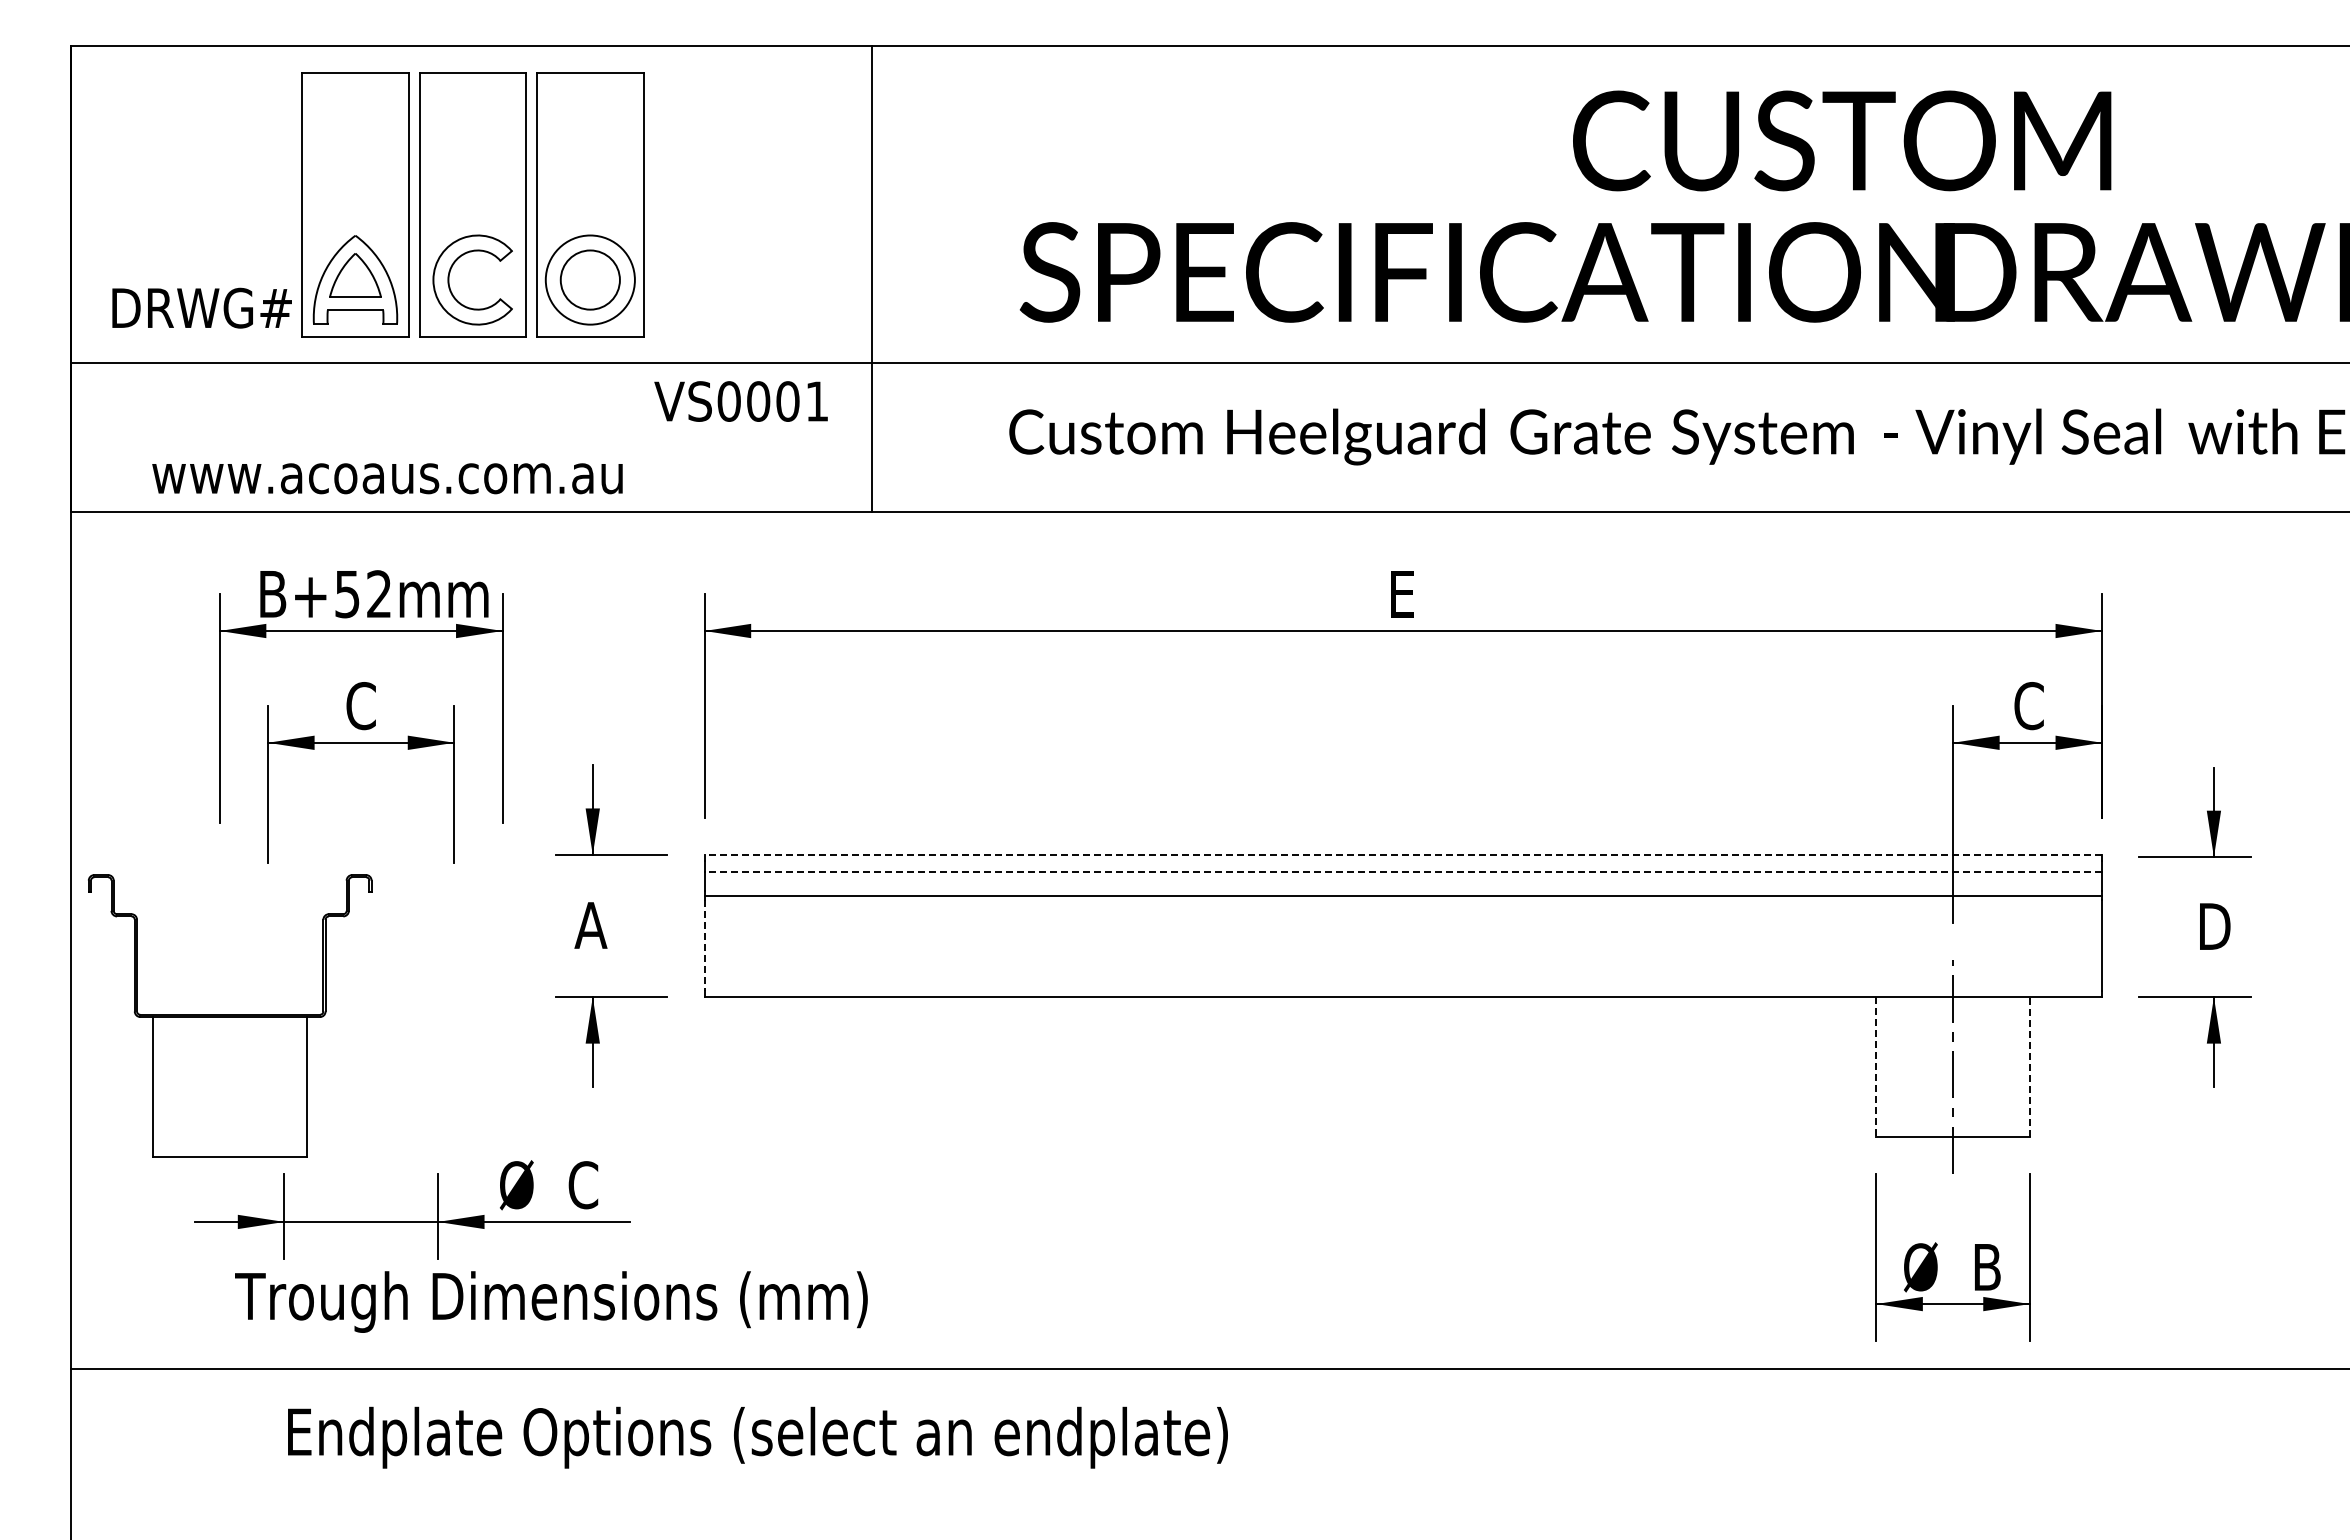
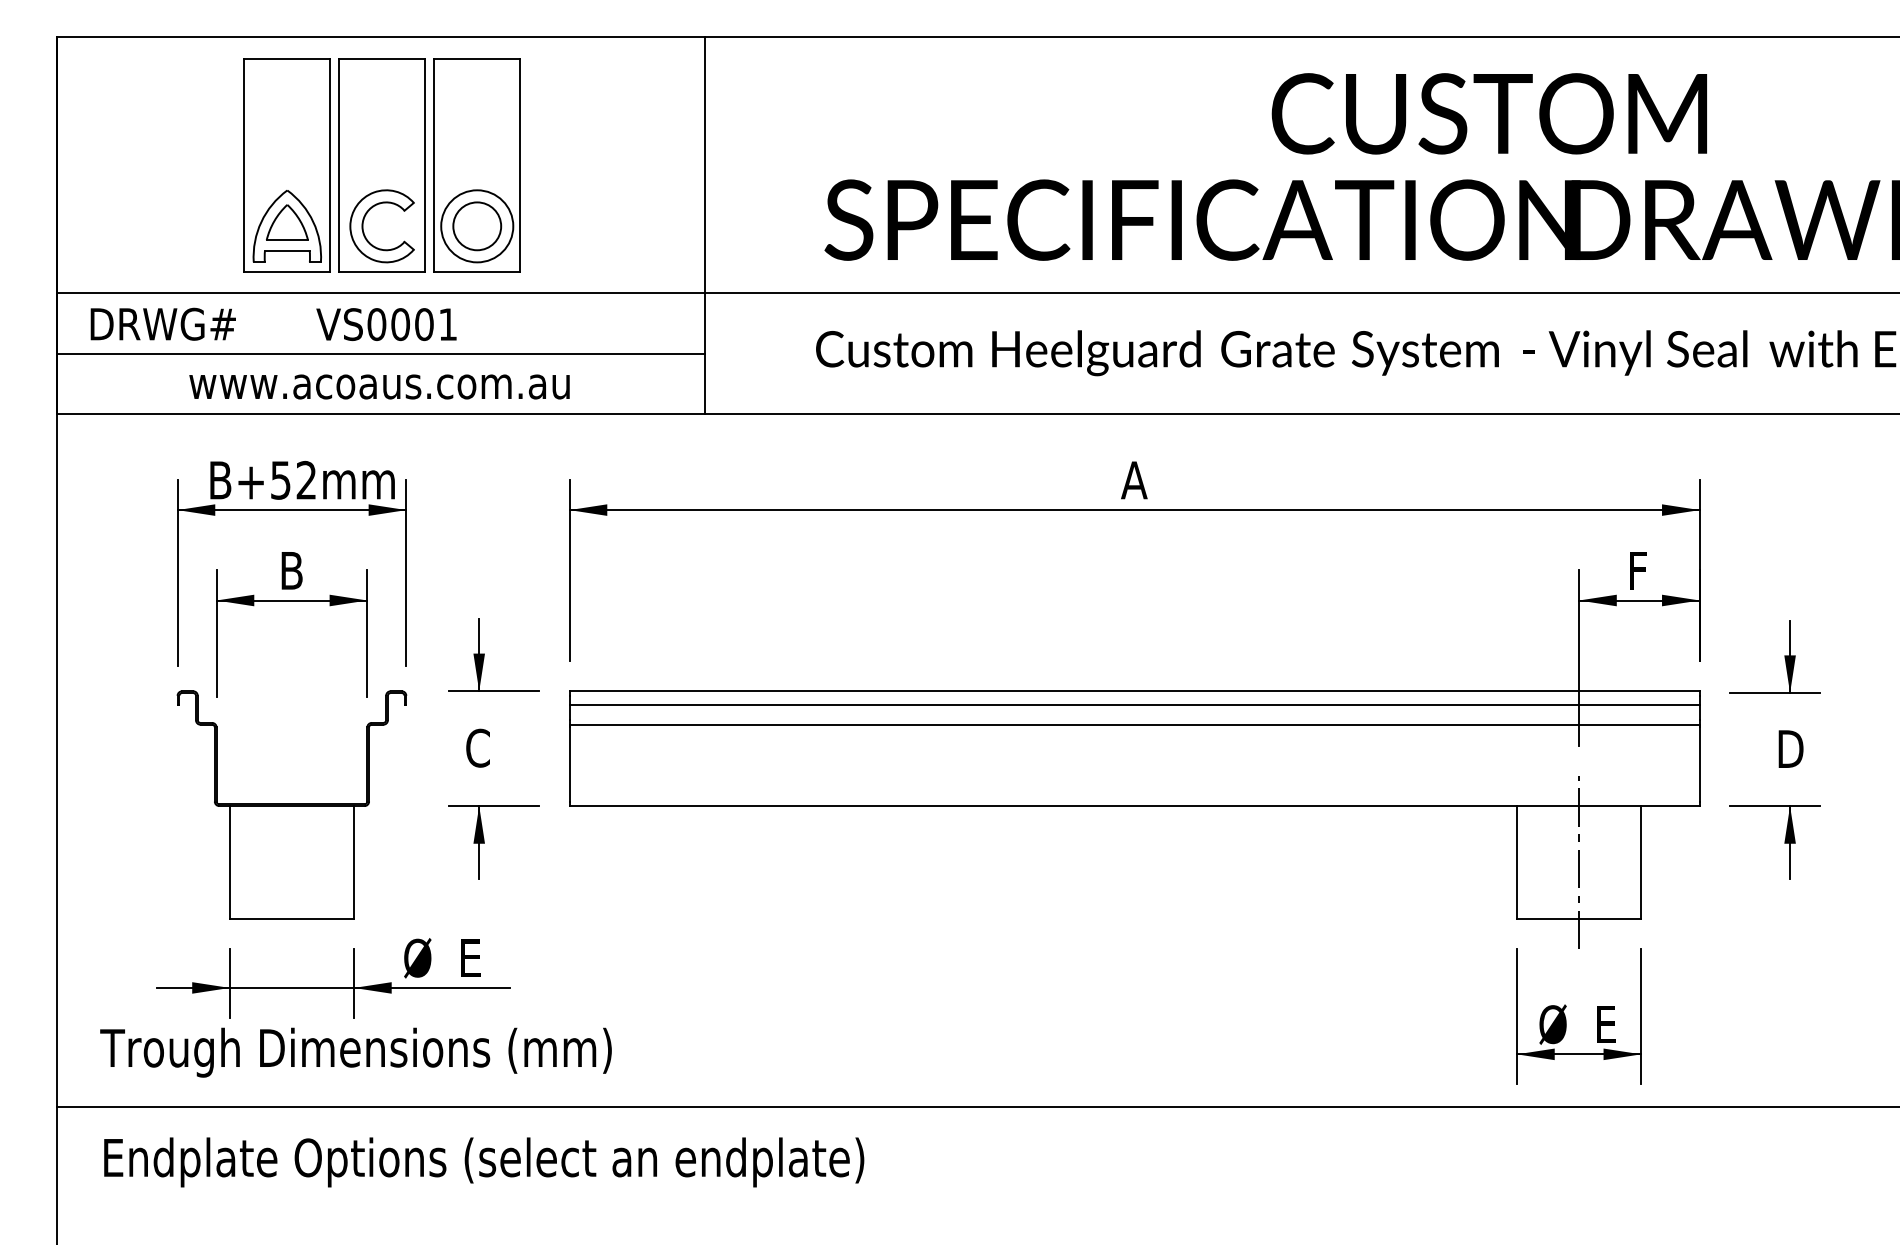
text: (201, 307) -> (162, 323), moved
text: (740, 401) -> (386, 324), moved
line: (470, 437) -> (380, 353), added
text: (387, 478) -> (379, 386), moved
text: (1402, 594) -> (1133, 480), E -> A
text: (360, 706) -> (291, 571), C -> B
text: (2028, 706) -> (1640, 571), C -> F
line: (1403, 855) -> (1134, 691), dashed -> solid
line: (1403, 872) -> (1134, 705), dashed -> solid
text: (590, 925) -> (477, 748), A -> C
line: (704, 945) -> (569, 764), dashed -> solid
part: (230, 1015) -> (292, 804), moved
line: (1876, 1066) -> (1517, 862), dashed -> solid
line: (2029, 1066) -> (1640, 862), dashed -> solid
text: (583, 1185) -> (471, 958), C -> E
text: (1987, 1267) -> (1606, 1024), B -> E
text: (551, 1301) -> (356, 1052), moved
text: (757, 1437) -> (483, 1162), moved

